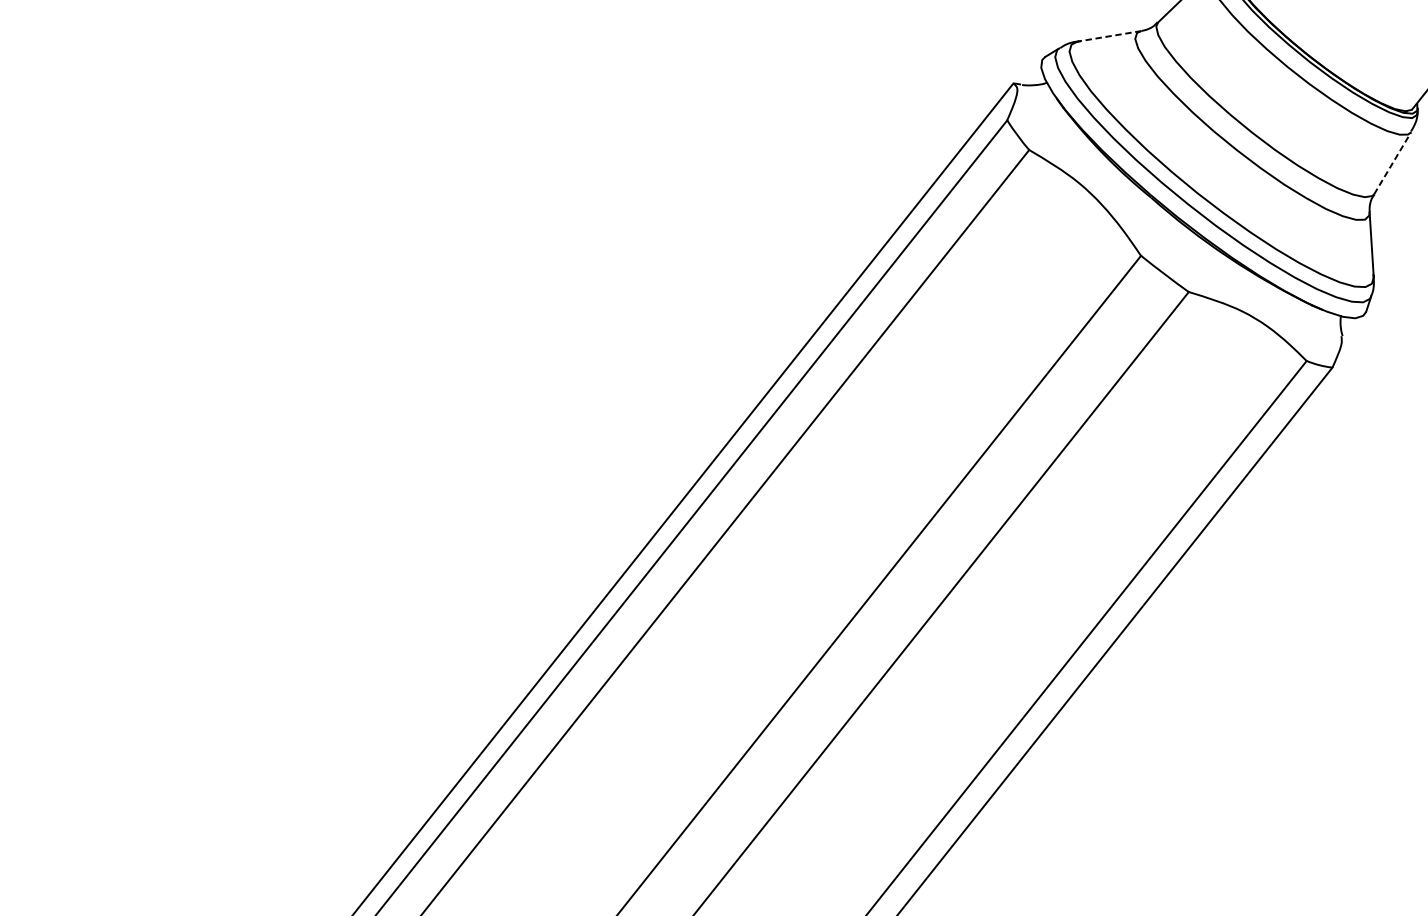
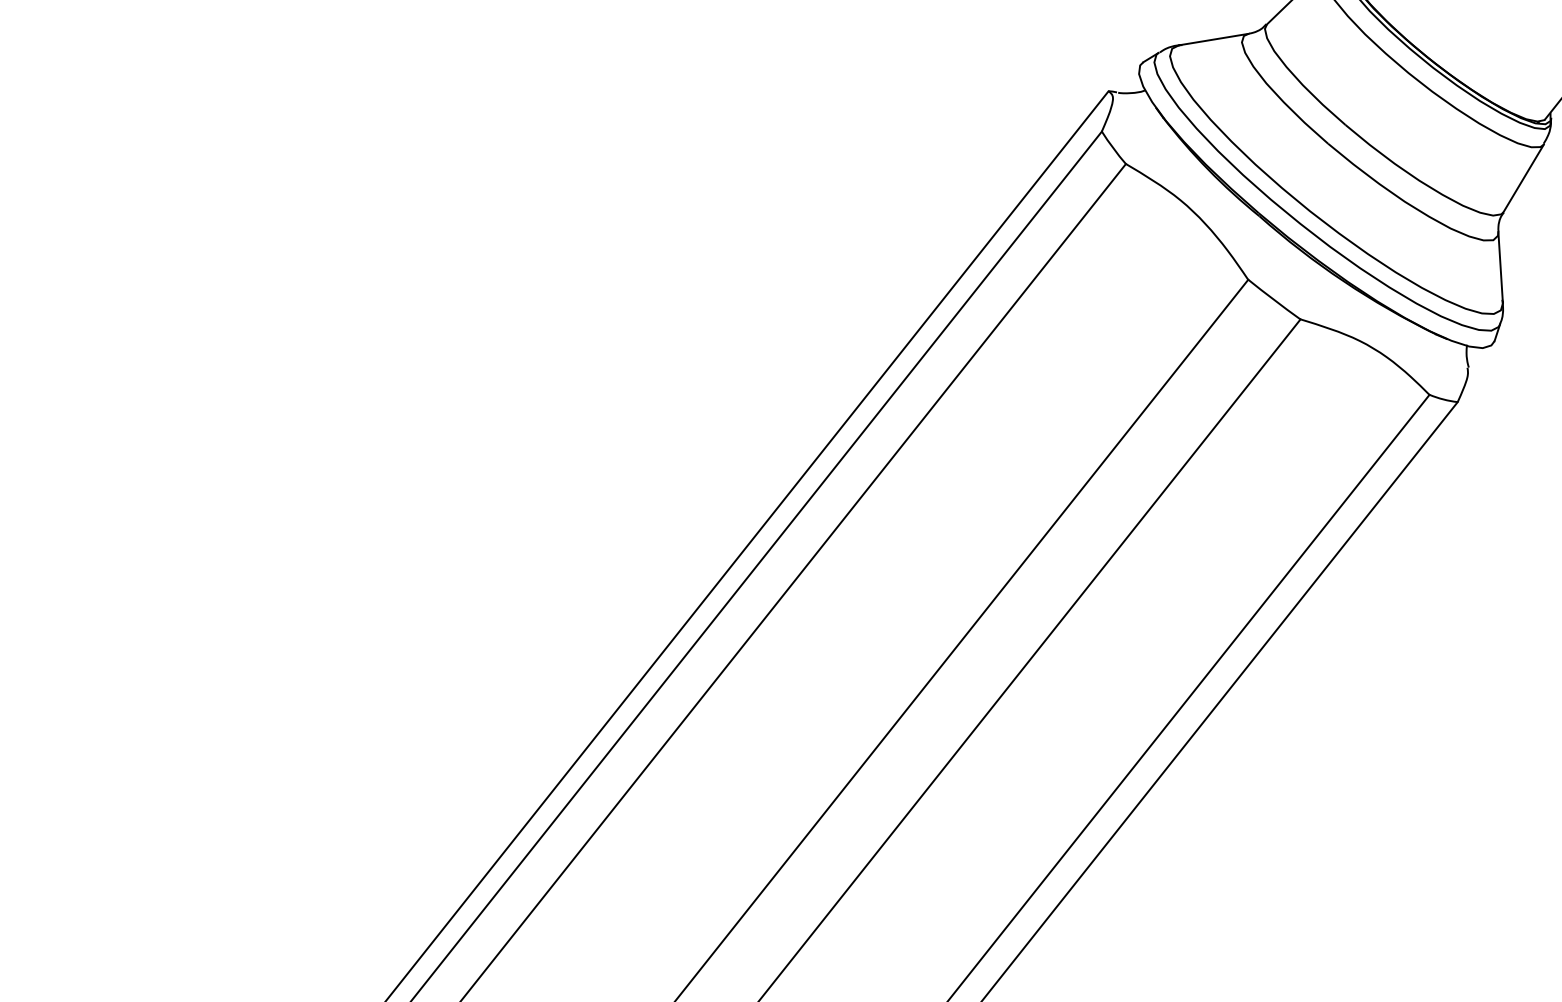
line: (1109, 36) -> (1213, 39), dashed -> solid
line: (1392, 163) -> (1523, 178), dashed -> solid

